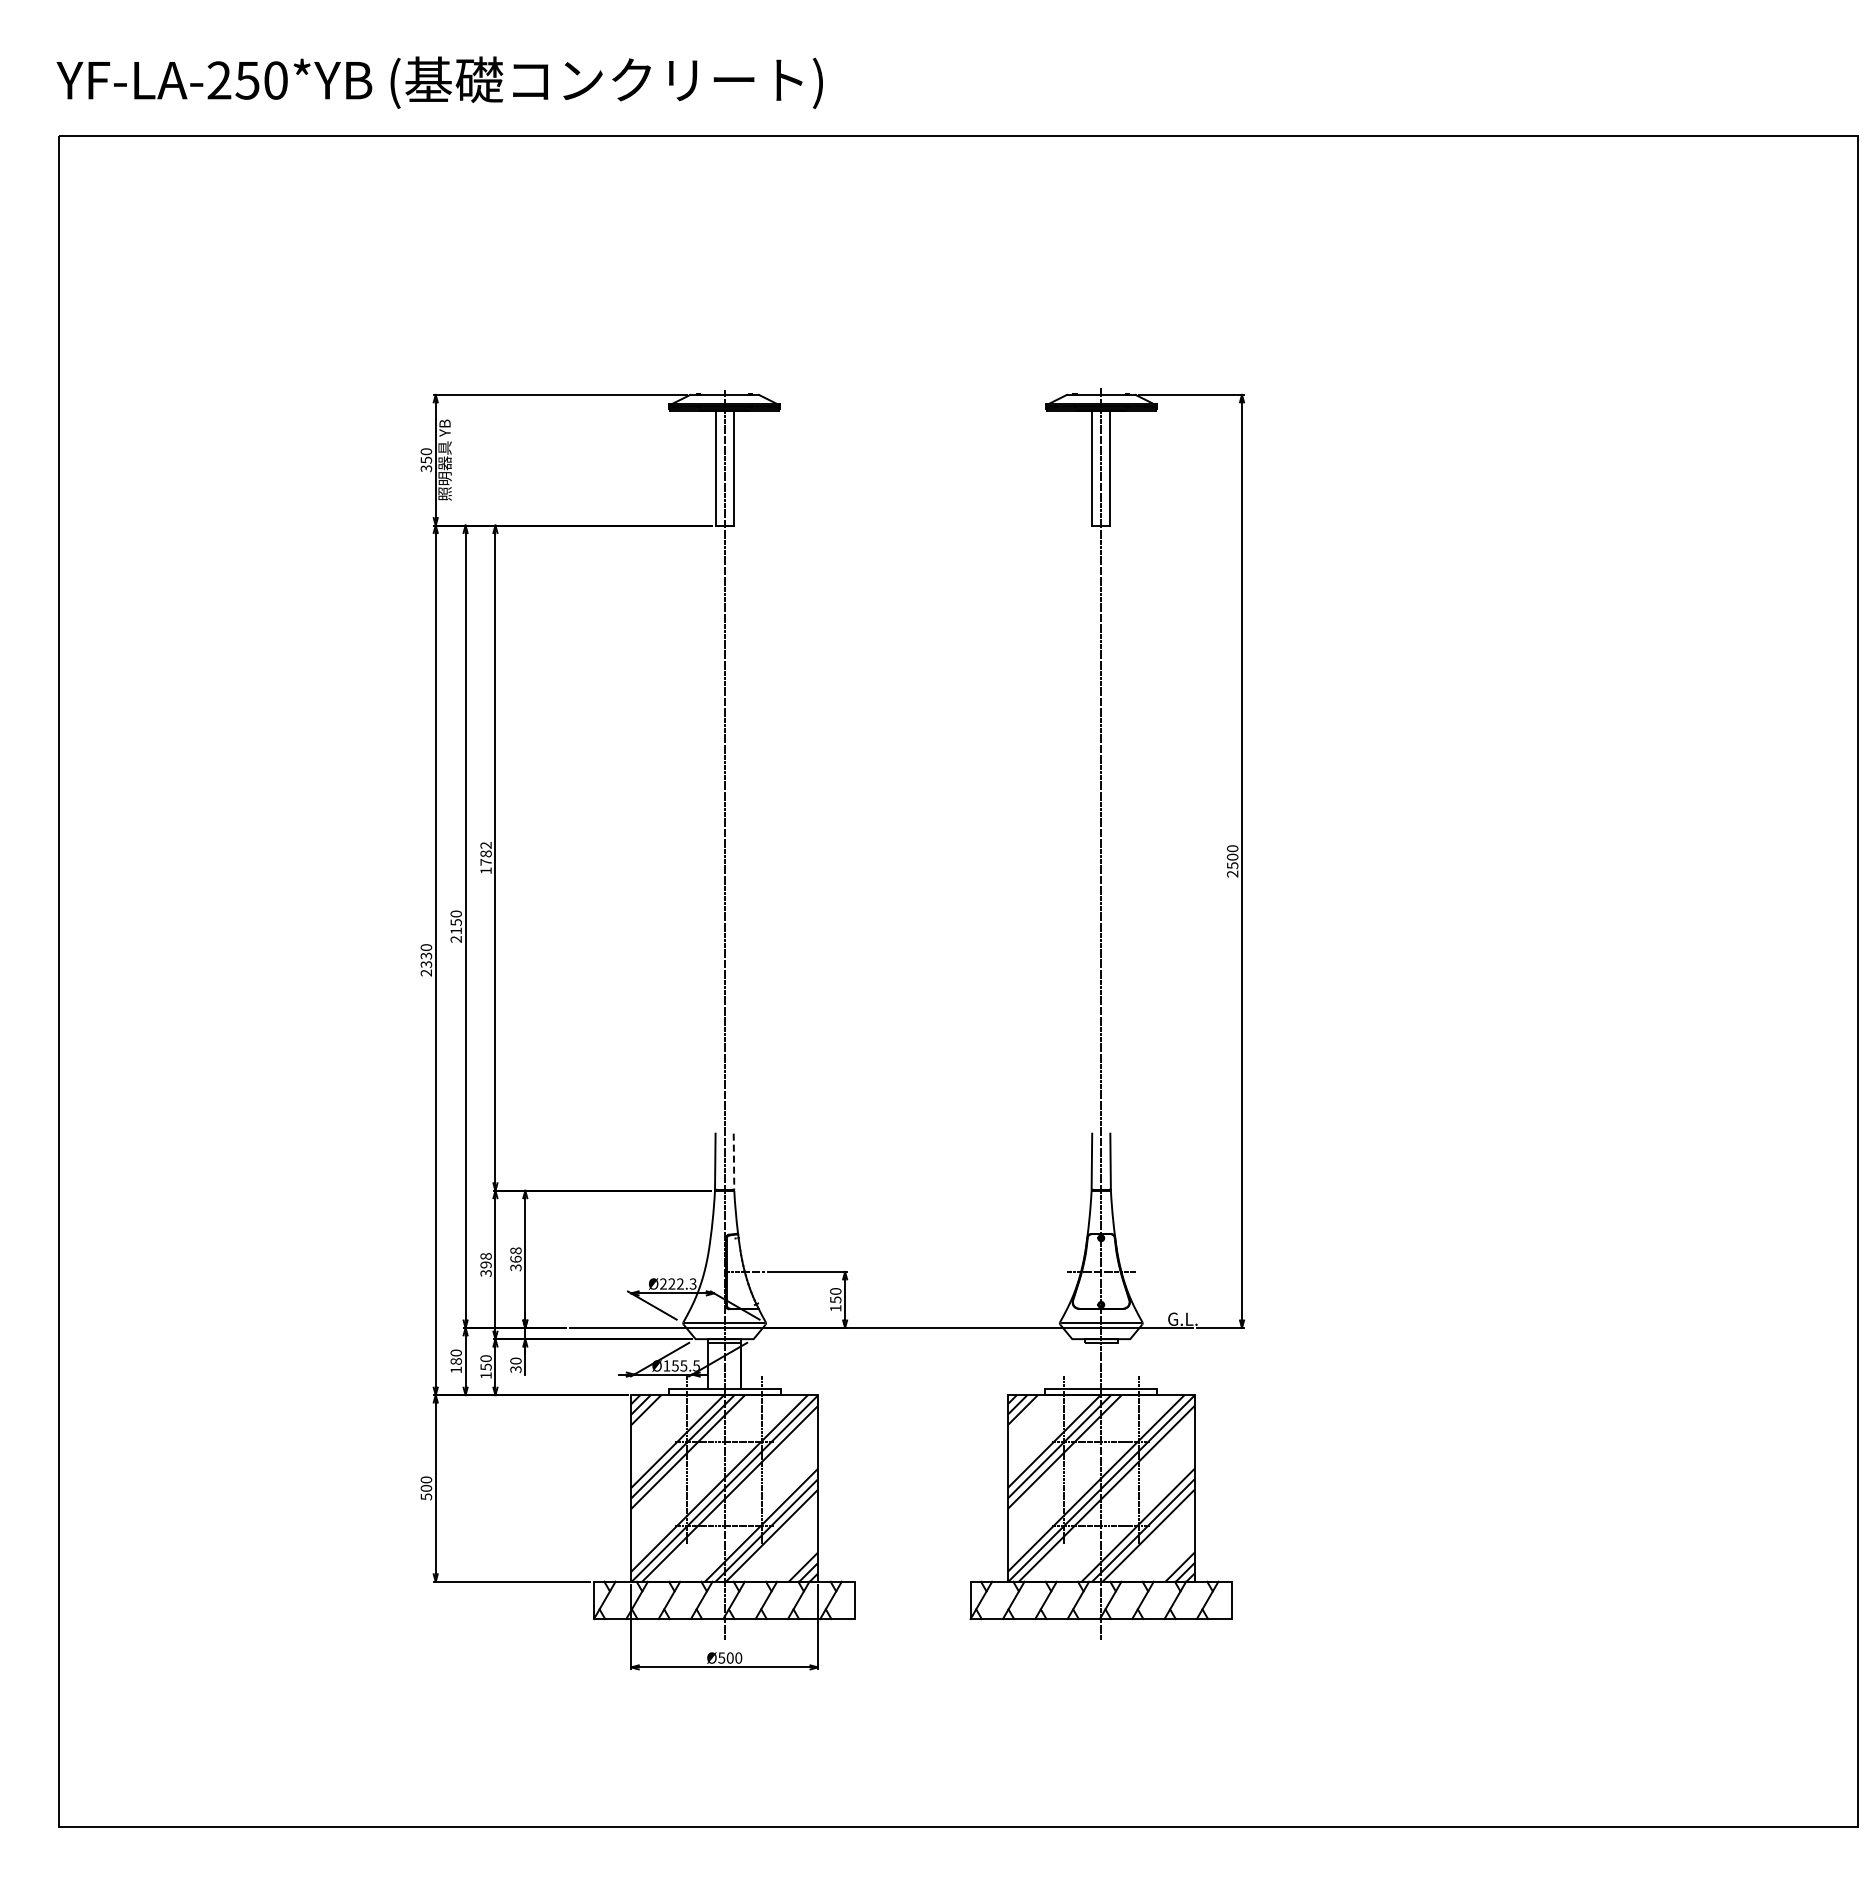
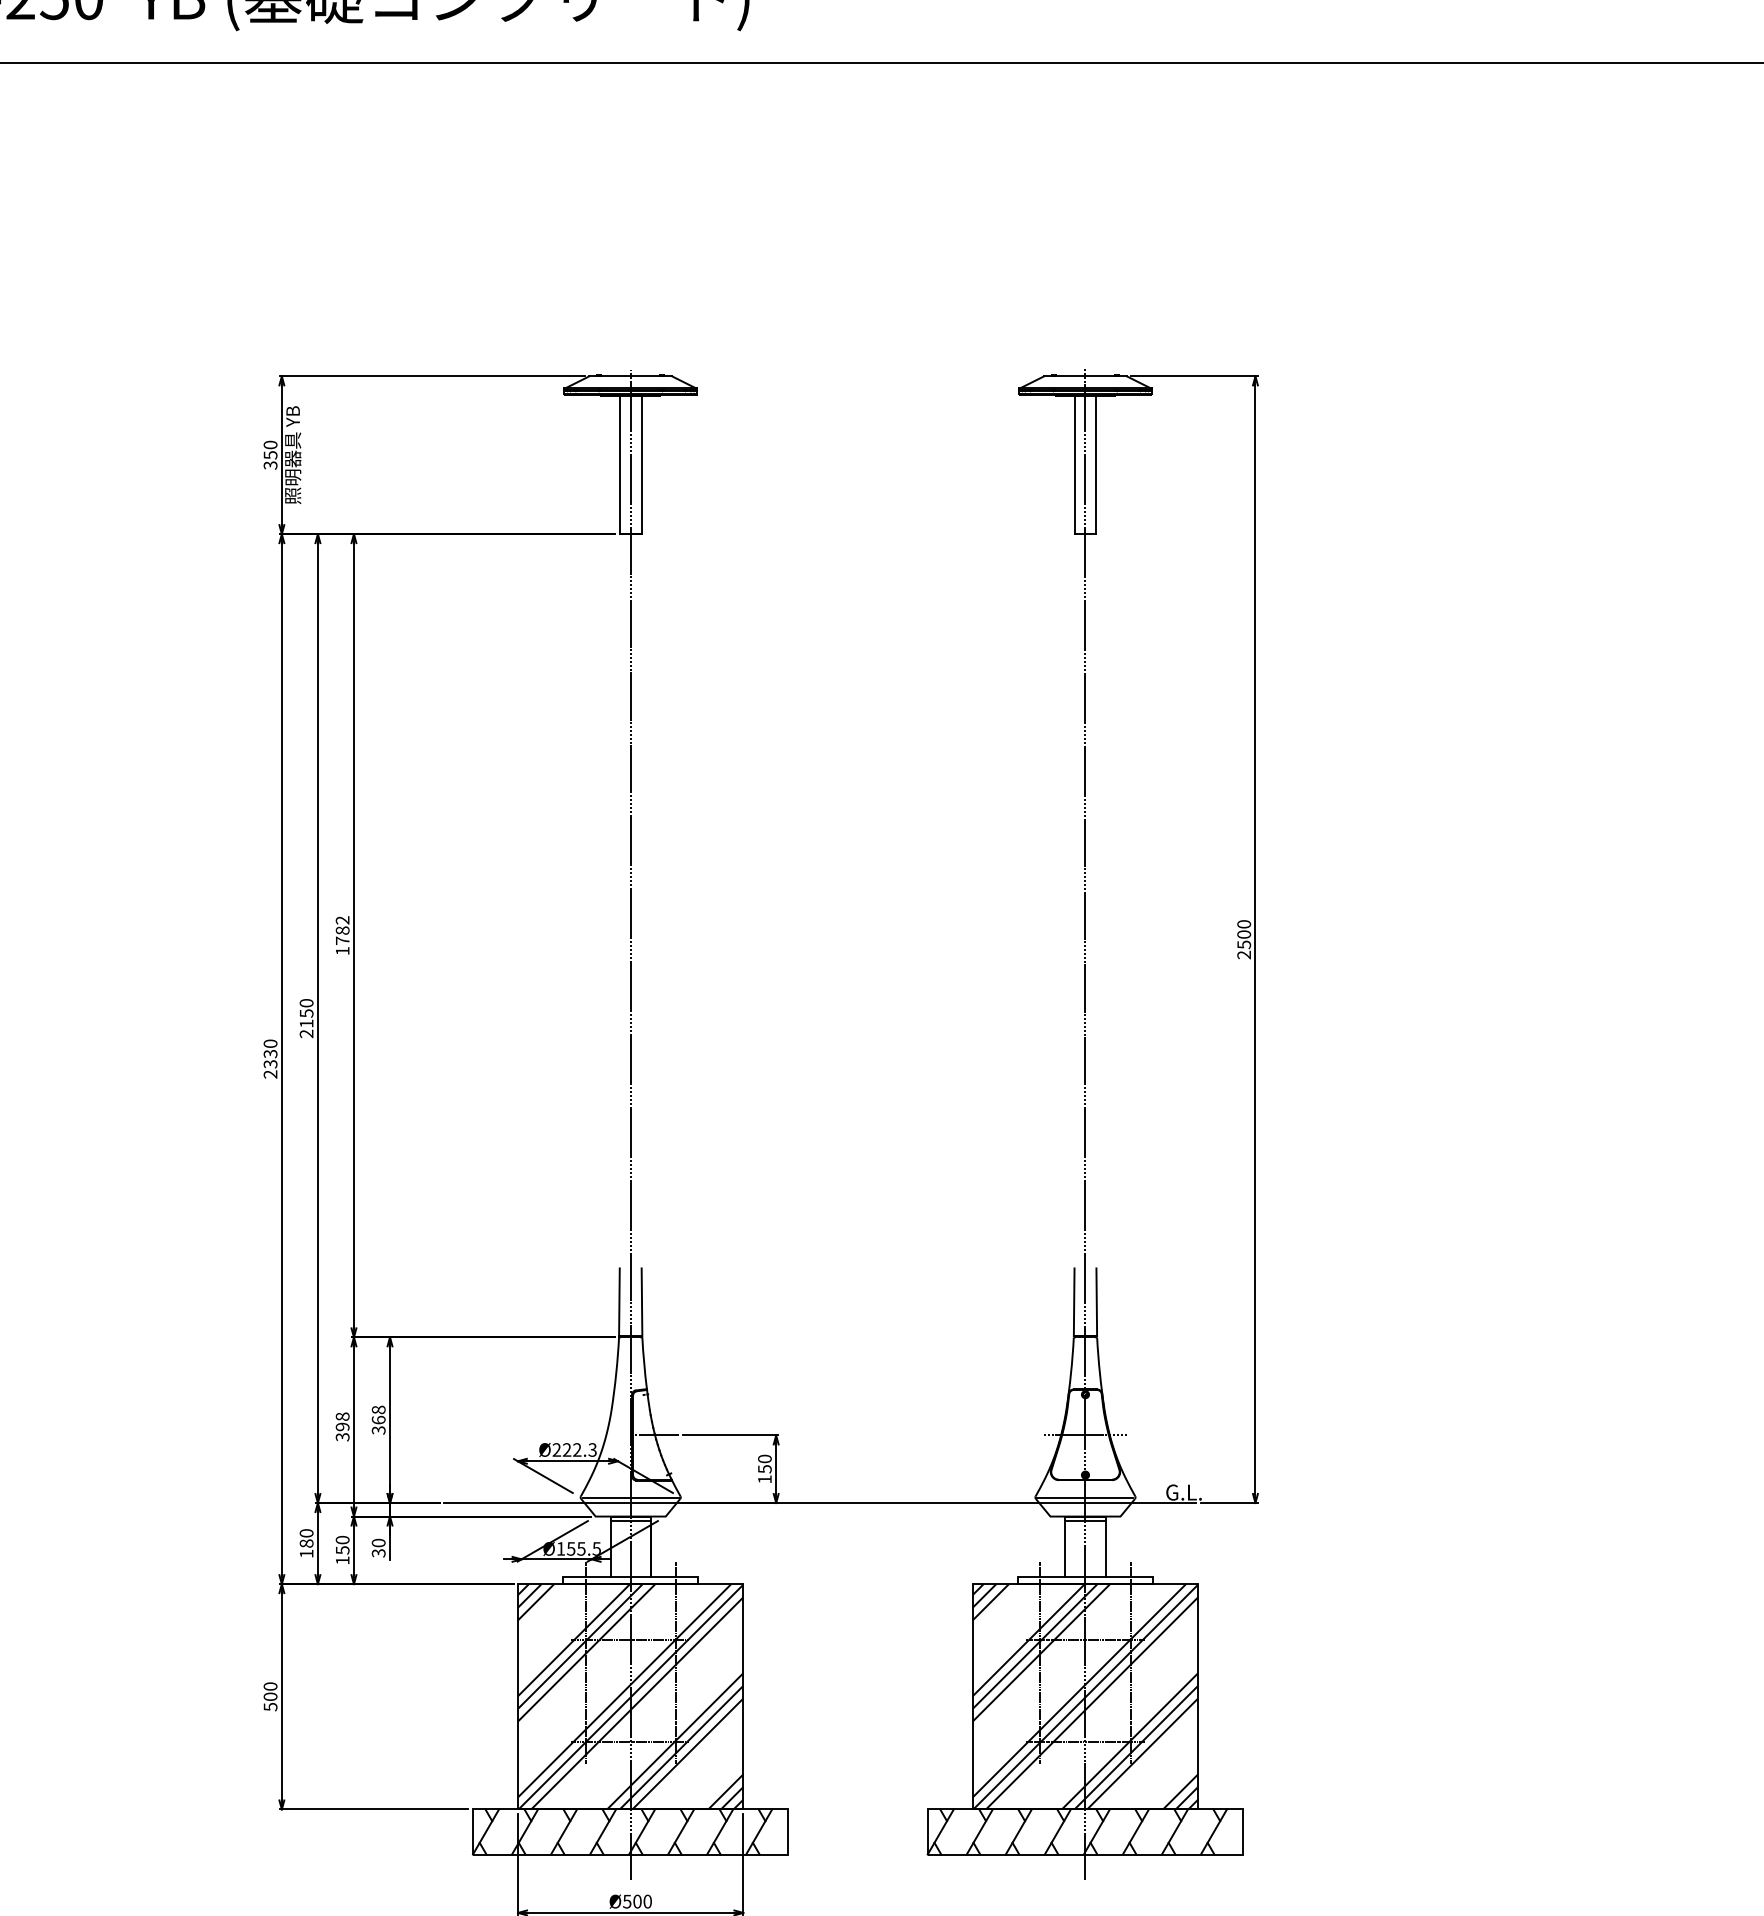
line: (734, 1161) -> (642, 1302), dashed -> solid
line: (1084, 1365) -> (1065, 1548), added
line: (1117, 1365) -> (1105, 1548), added

